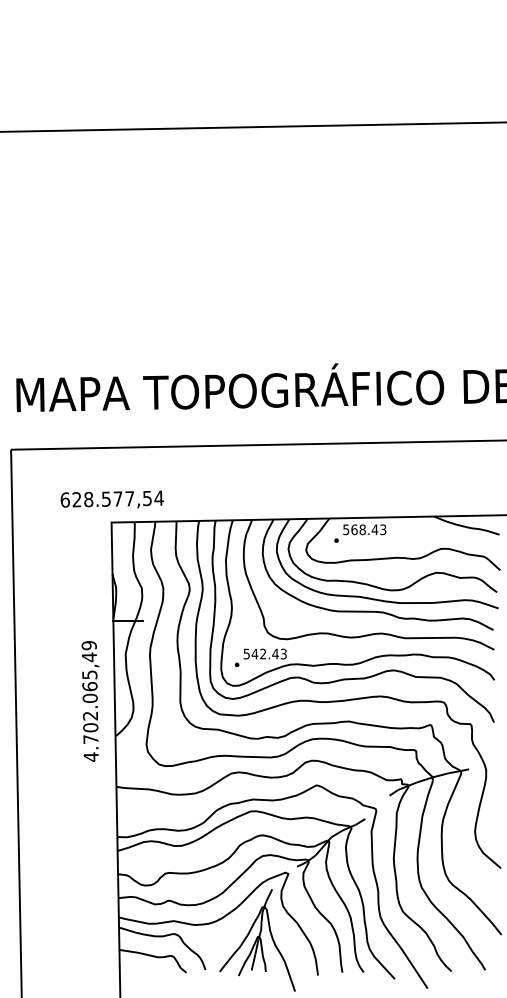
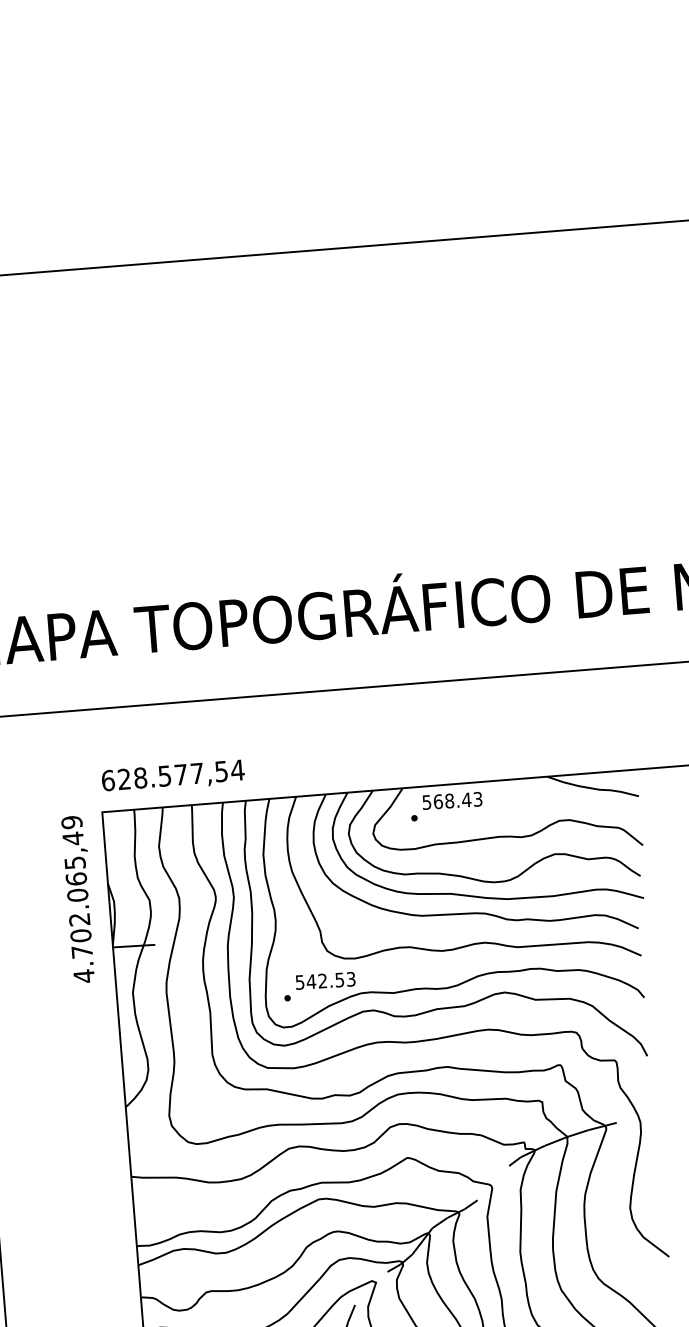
text: (112, 499) -> (173, 775), moved
text: (275, 653) -> (339, 979), 542.43 -> 542.53
text: (90, 701) -> (78, 899), moved

